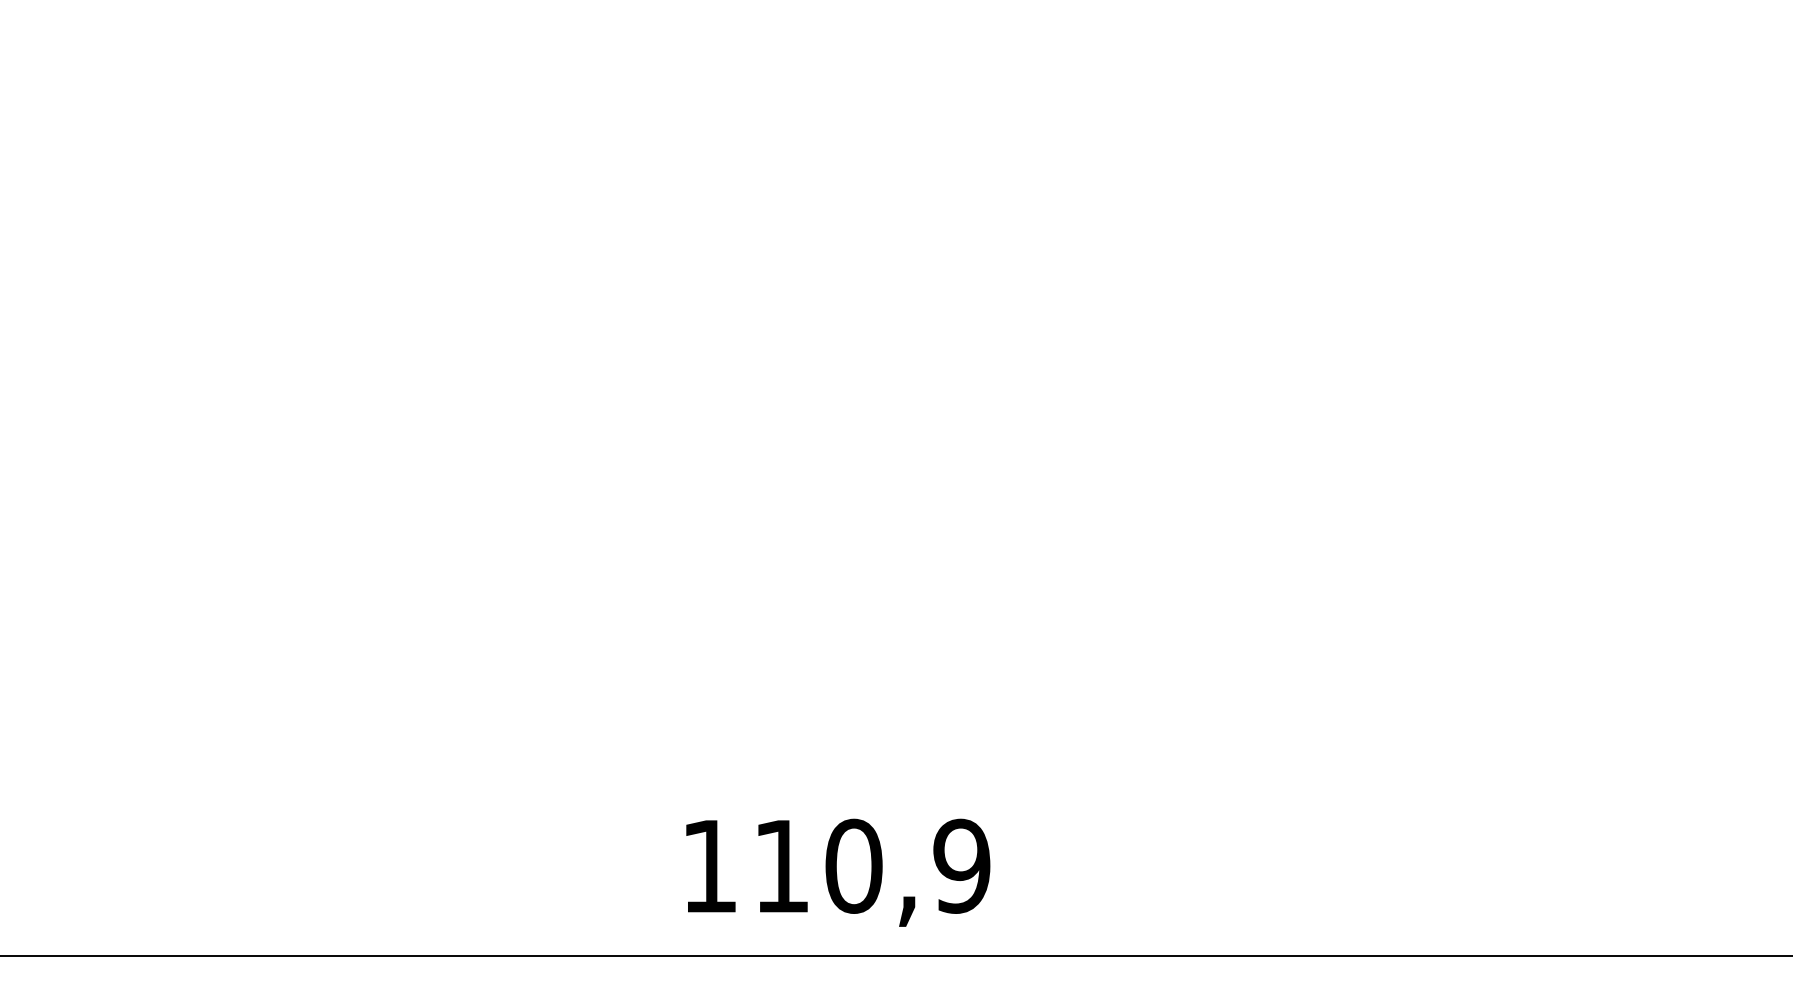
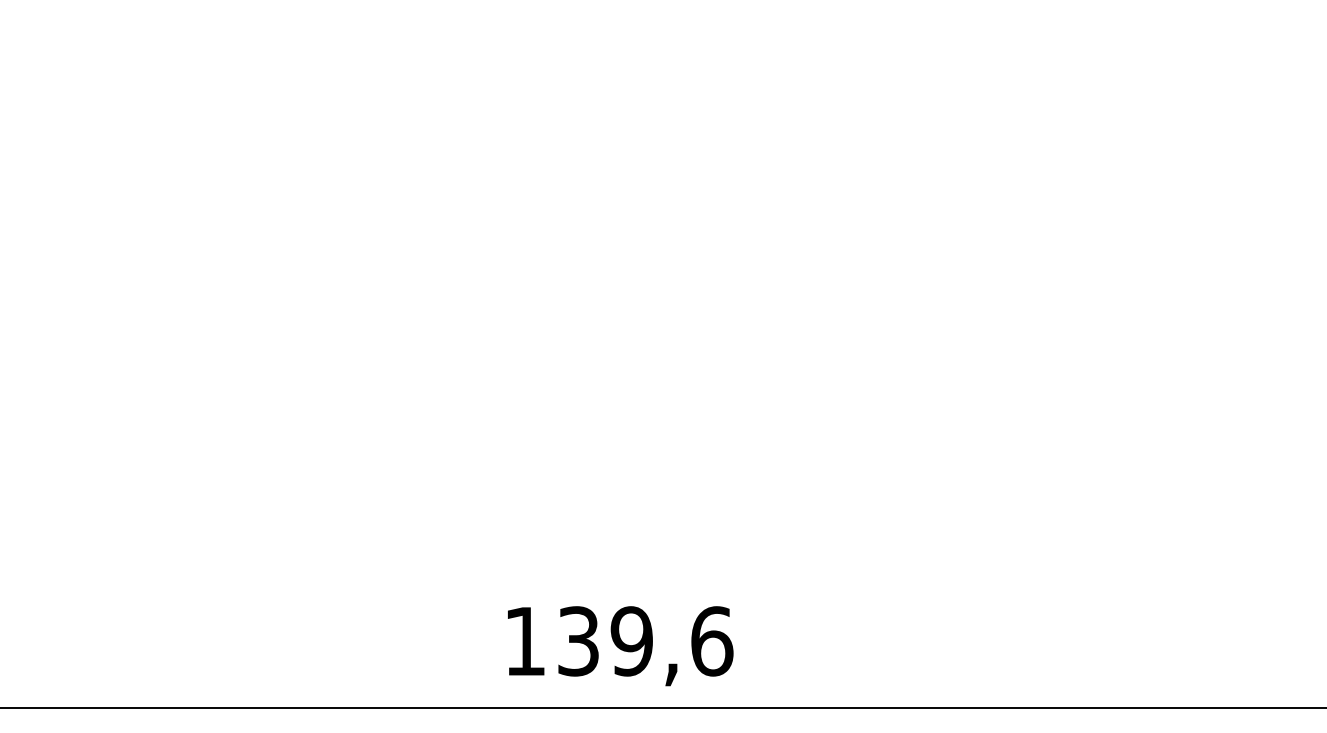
text: (872, 865) -> (645, 640), 110,9 -> 139,6

